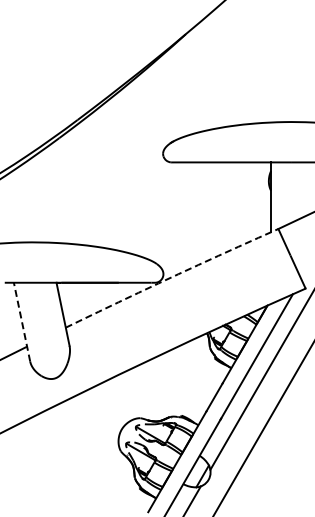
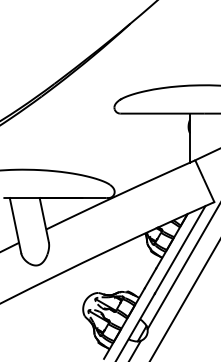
line: (171, 277) -> (120, 194), dashed -> solid
line: (21, 321) -> (15, 225), dashed -> solid

